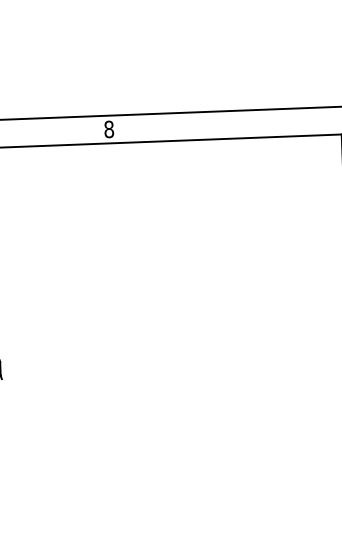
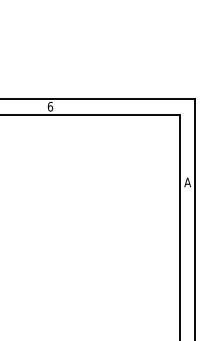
text: (107, 129) -> (49, 106), 8 -> 6

